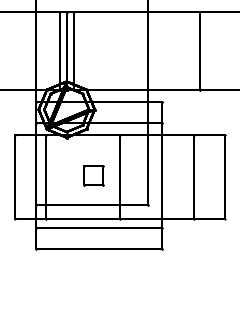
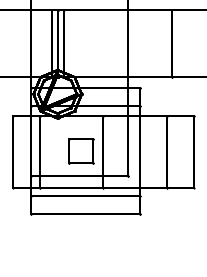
part: (93, 175) -> (80, 150), size x1.43

